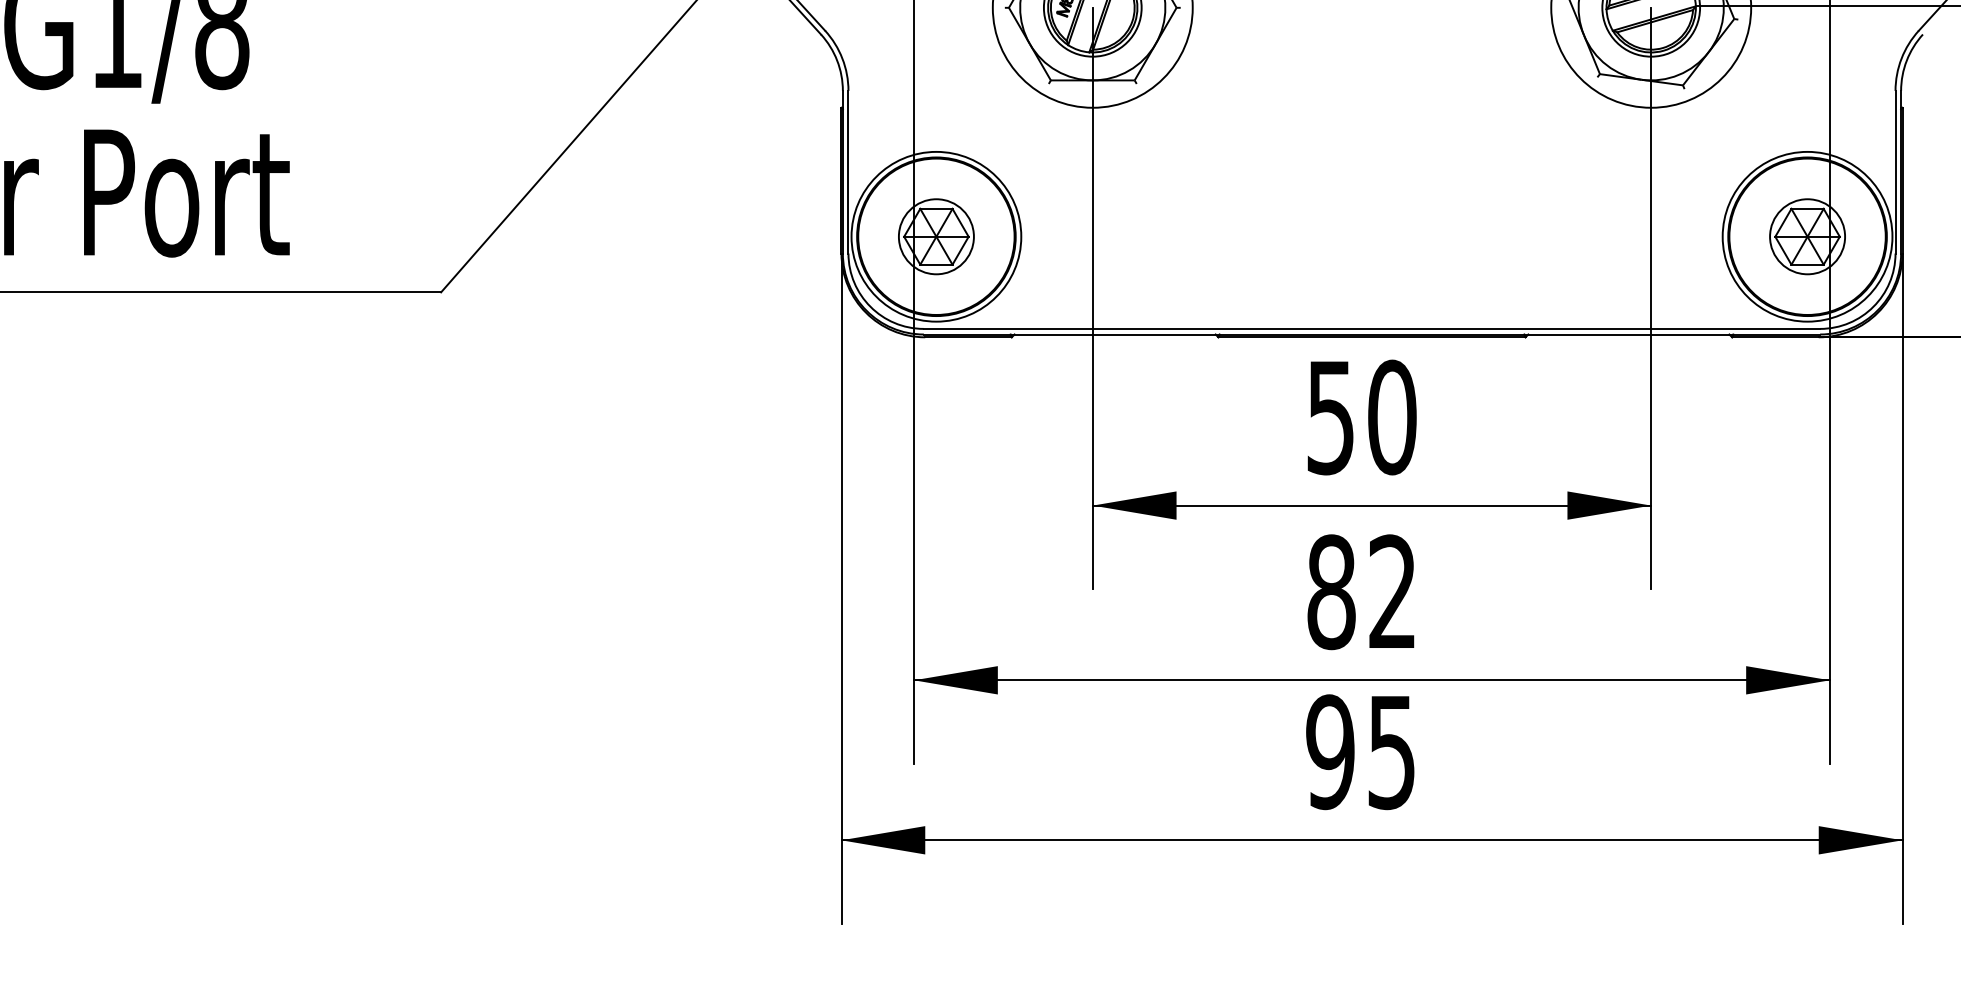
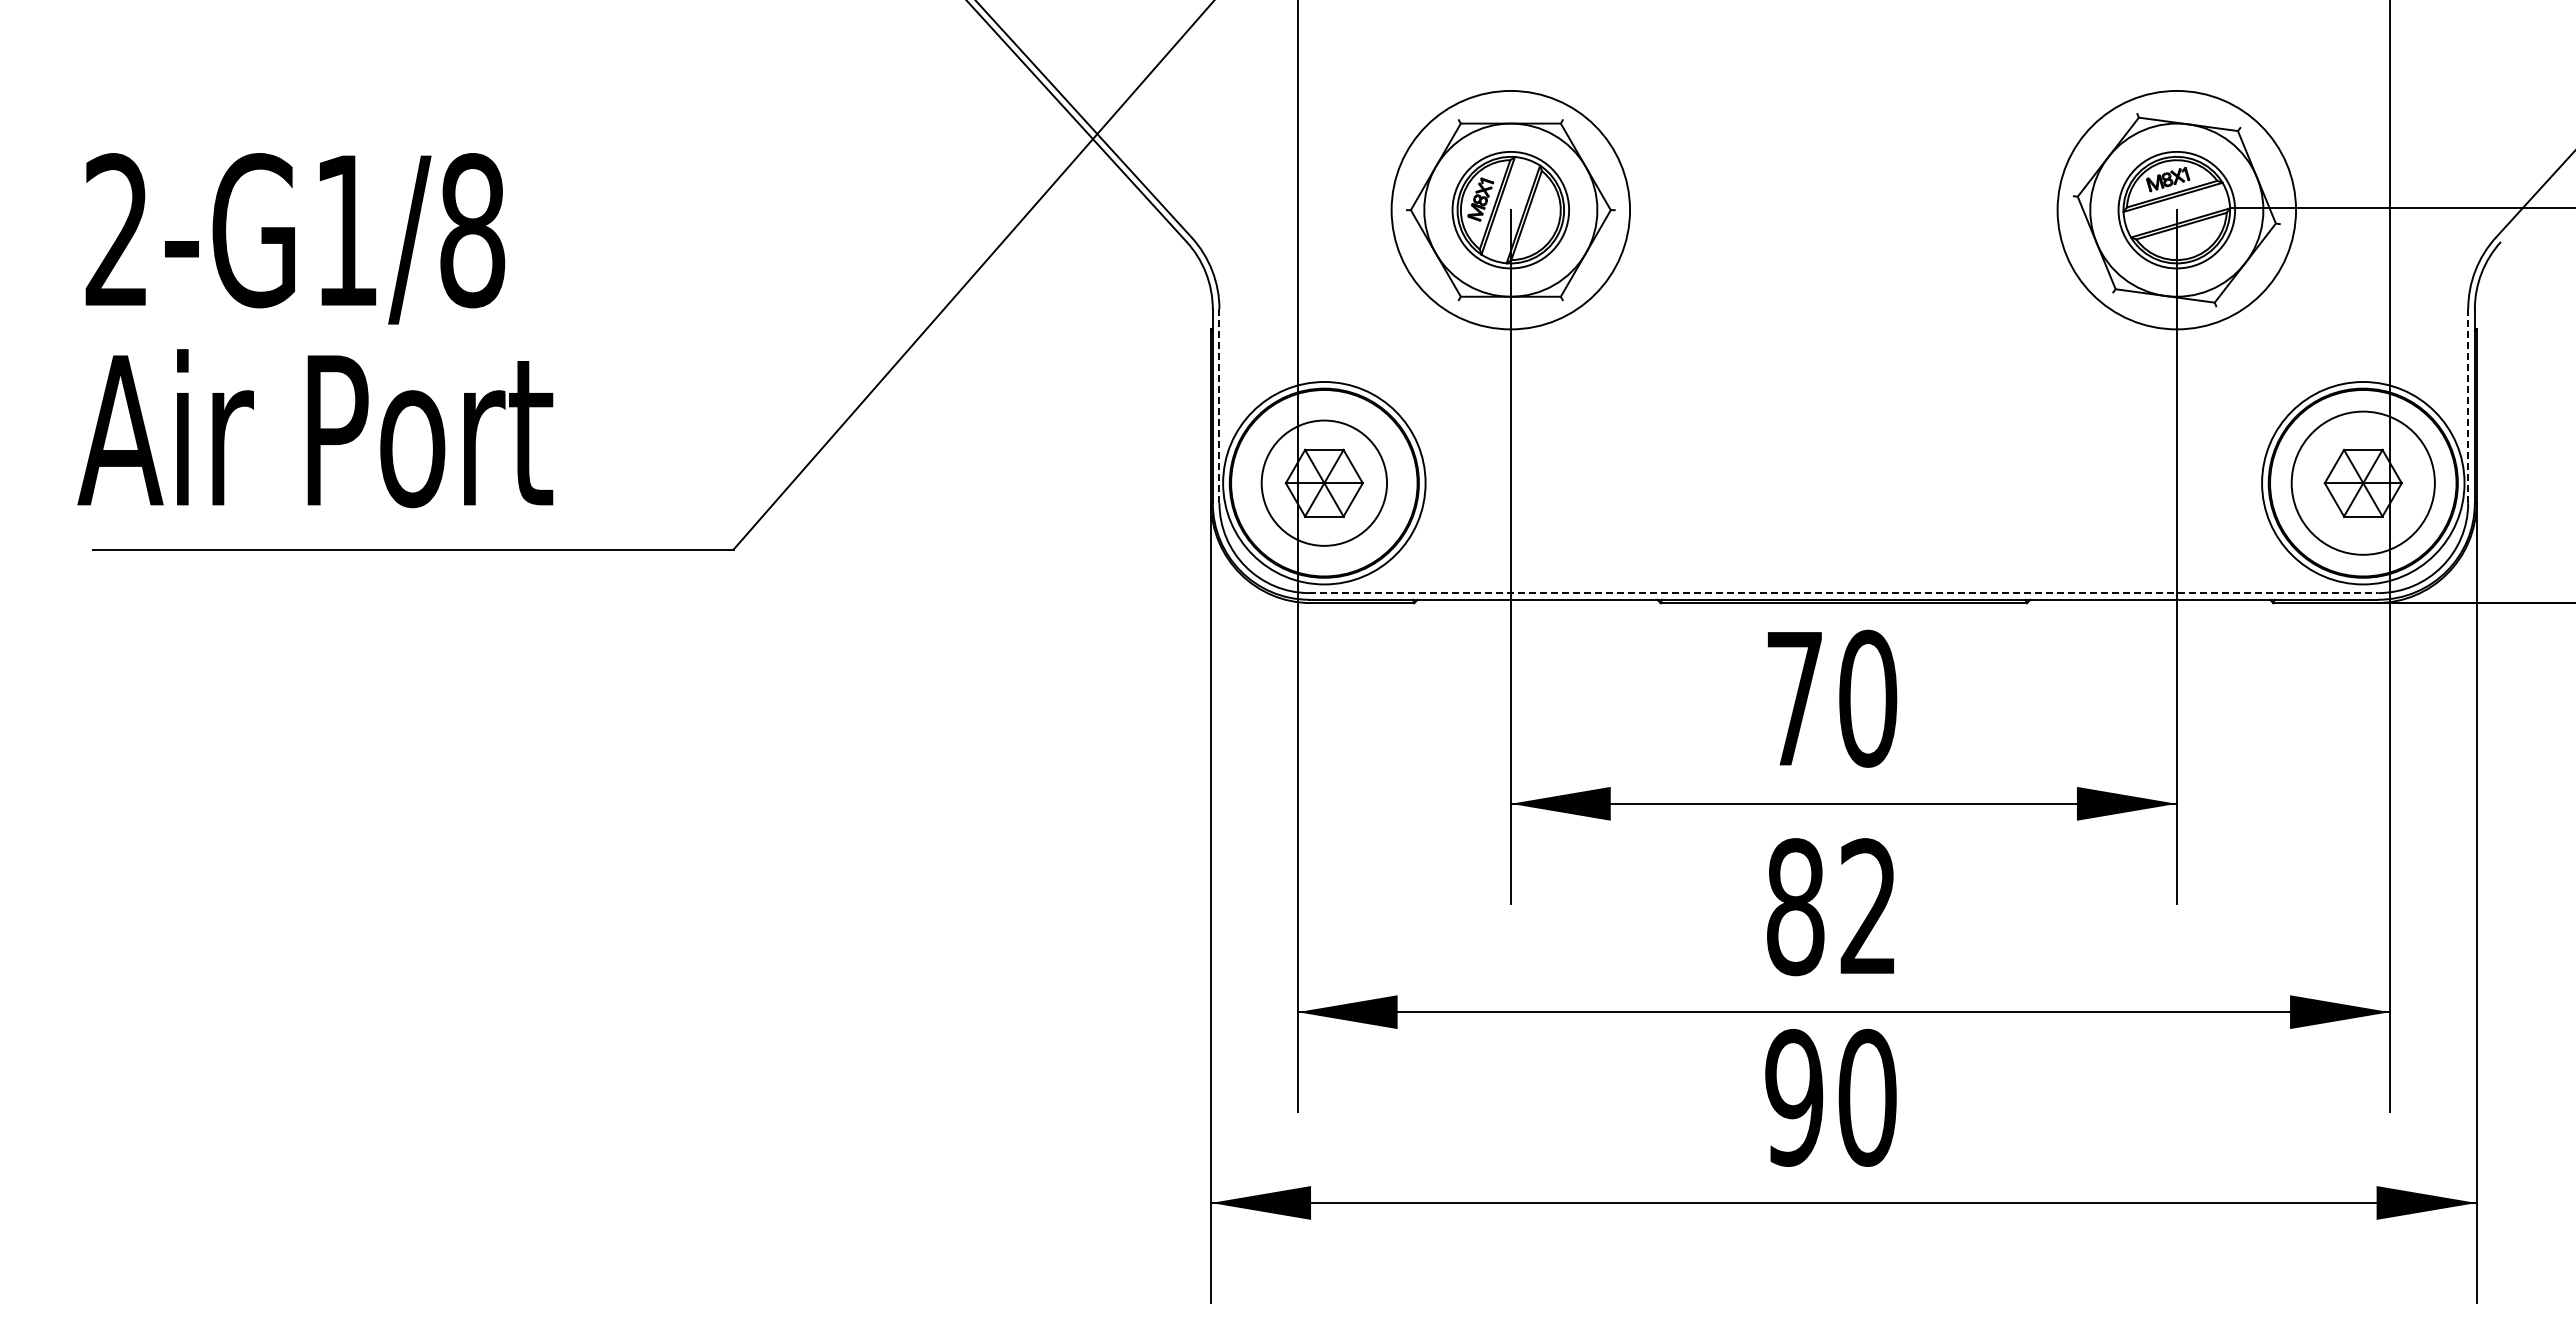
line: (848, 172) -> (1219, 406), solid -> dashed
line: (1895, 172) -> (2468, 406), solid -> dashed
circle: (936, 236) -> (1324, 482), size x1.4
circle: (1807, 236) -> (2363, 482), size x1.6
line: (1372, 329) -> (1844, 593), solid -> dashed
text: (1330, 418) -> (1794, 699), 50 -> 70
text: (1391, 751) -> (1867, 1097), 95 -> 90

